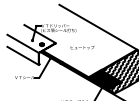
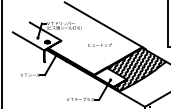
text: (82, 46) -> (99, 44), moved
line: (23, 55) -> (28, 53), removed
fill: (105, 79) -> (110, 77), removed

